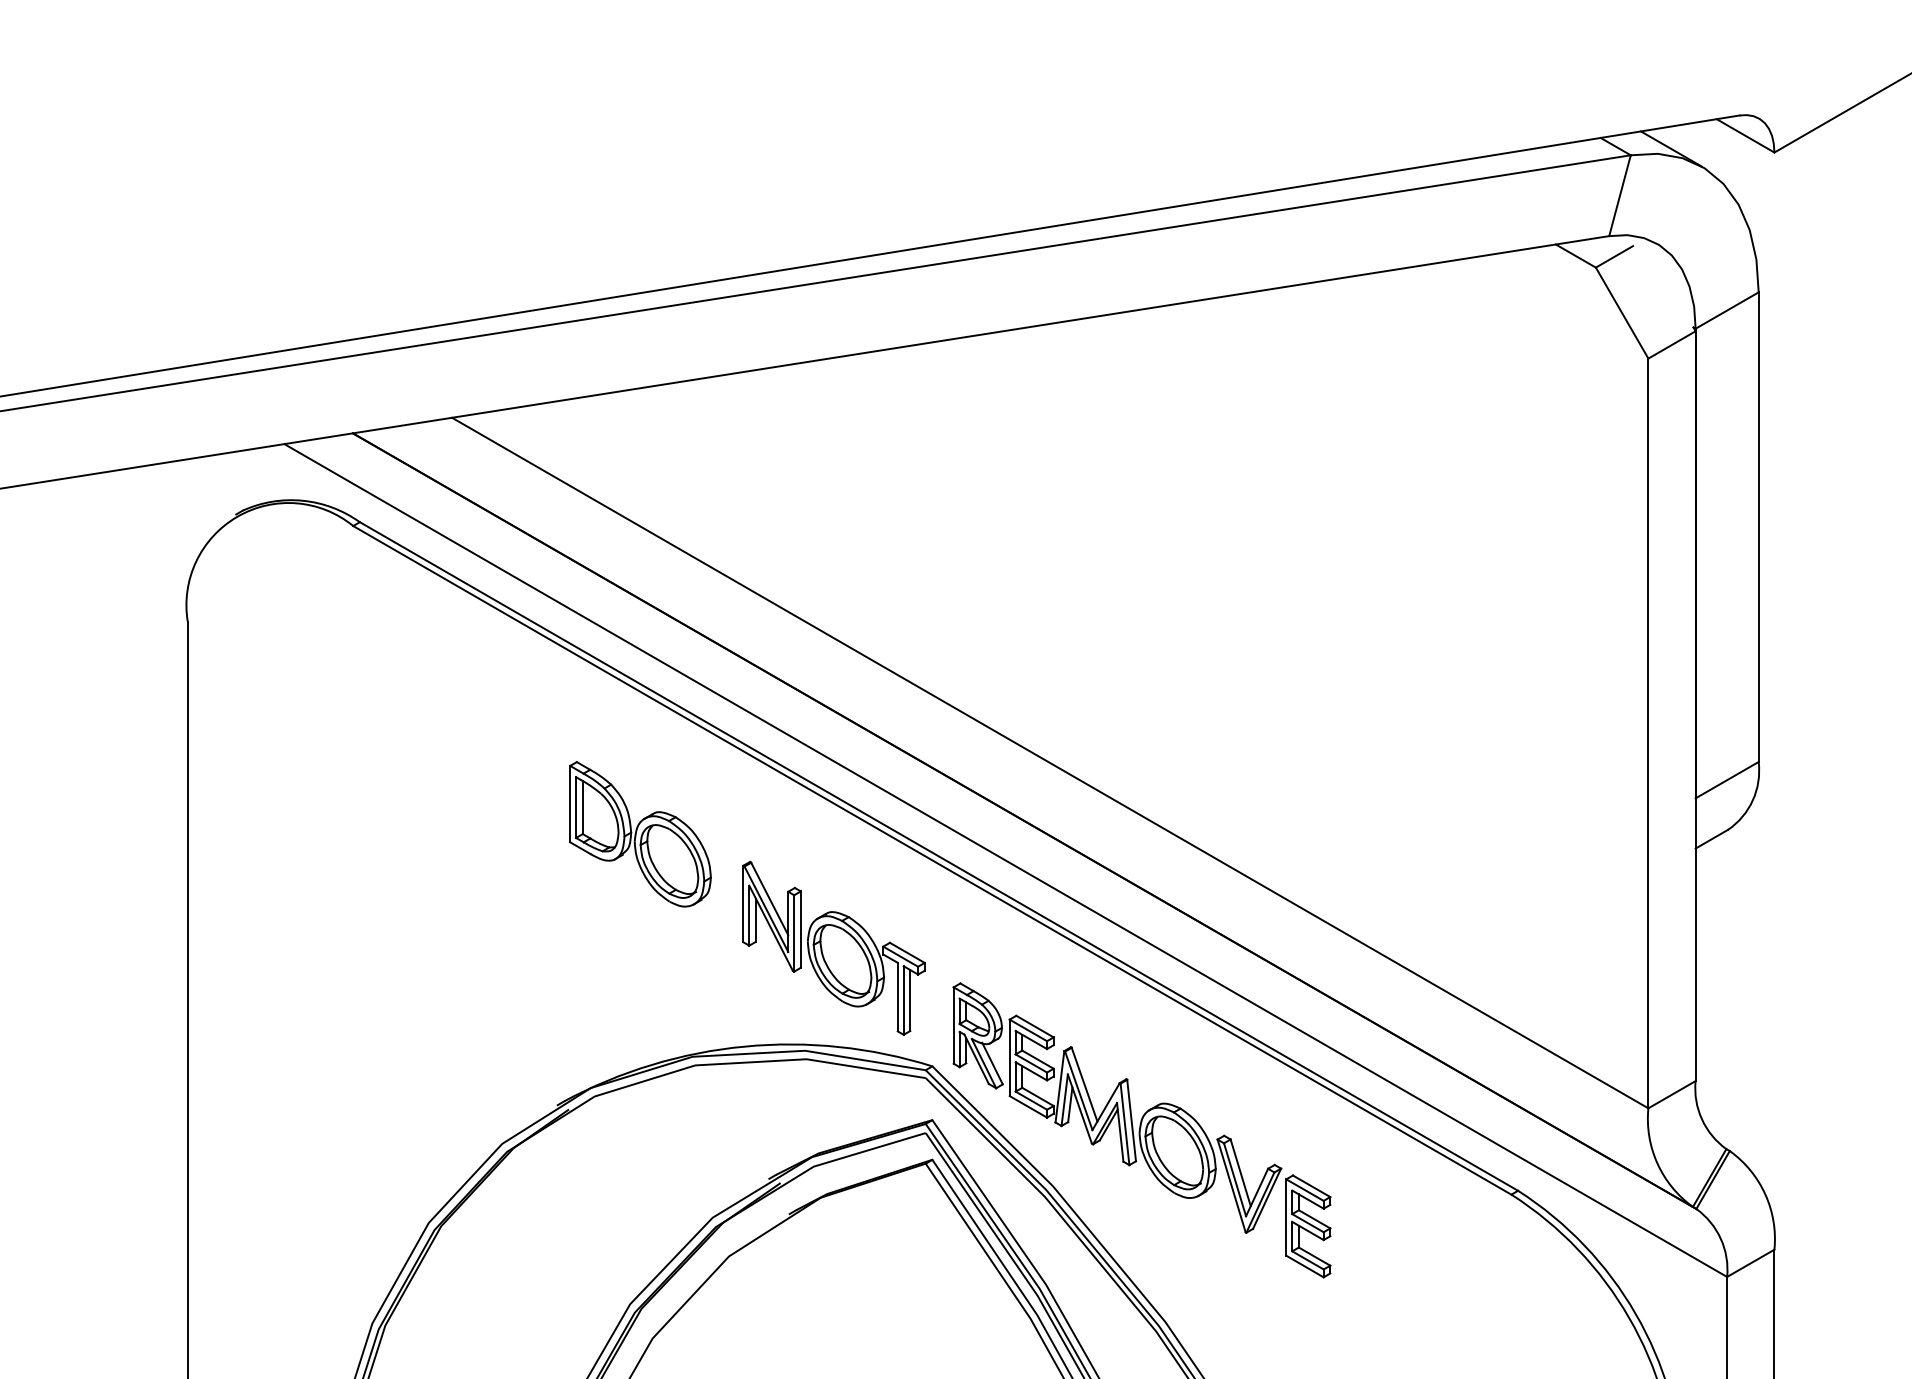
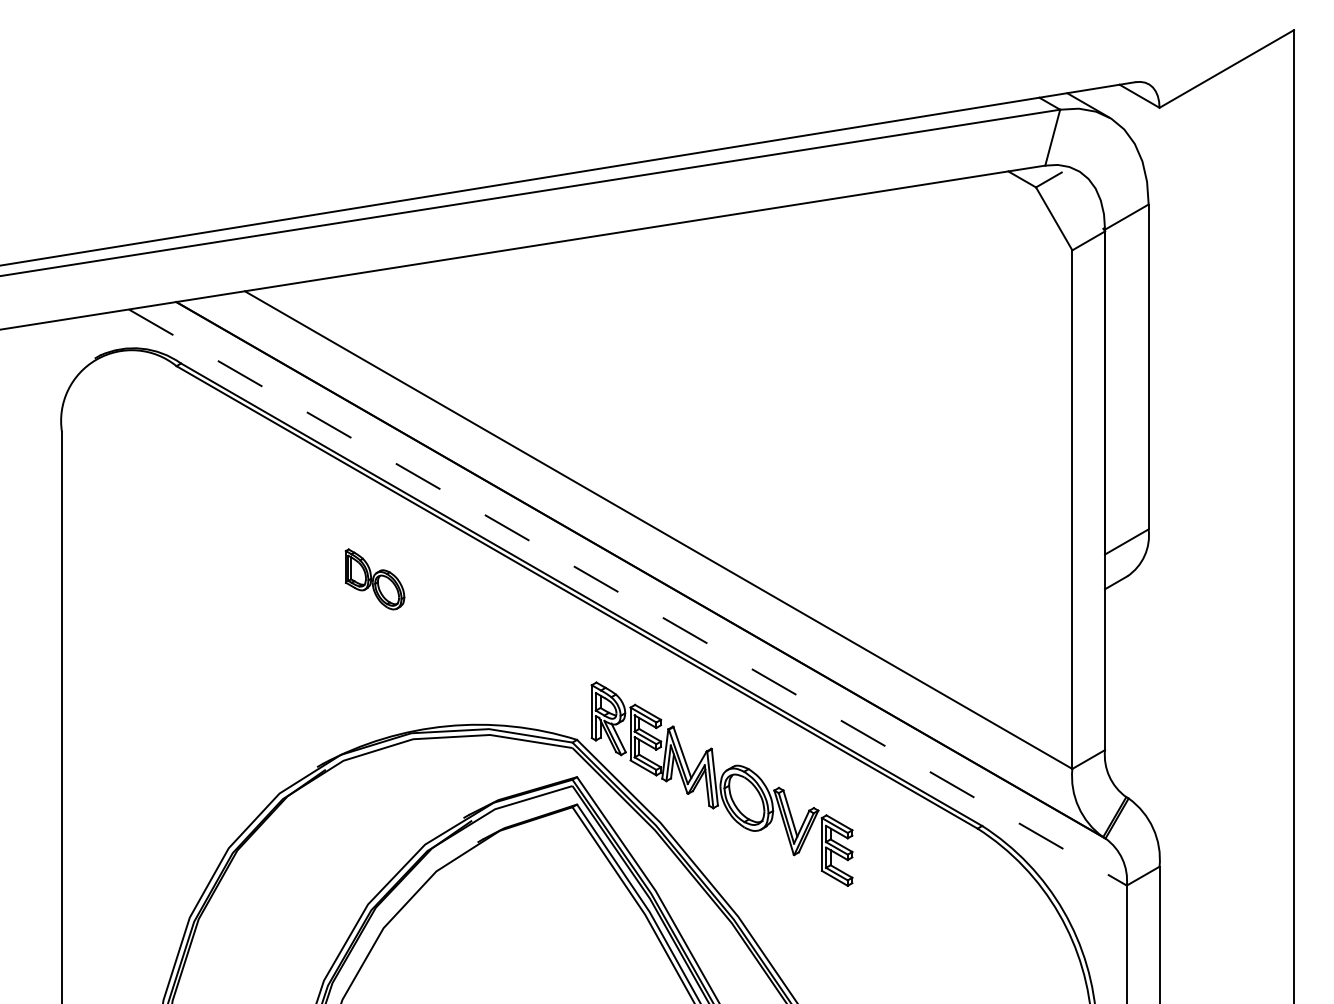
part: (639, 834) -> (374, 579), size x0.6
line: (1006, 860) -> (628, 597), solid -> dashed
part: (833, 948) -> (508, 658), removed

